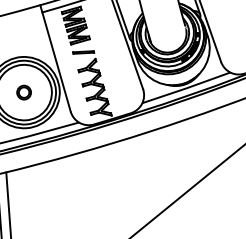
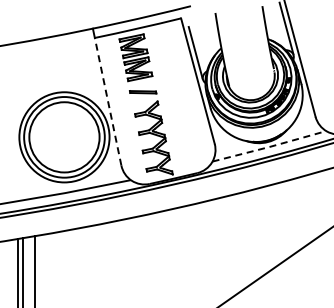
line: (56, 61) -> (108, 101), solid -> dashed
line: (186, 87) -> (269, 146), solid -> dashed
part: (24, 91) -> (64, 136), removed

